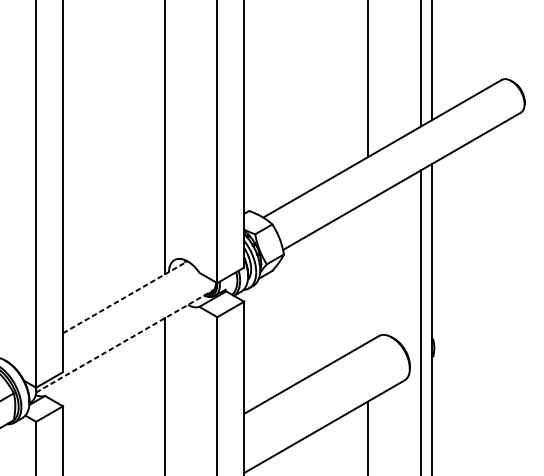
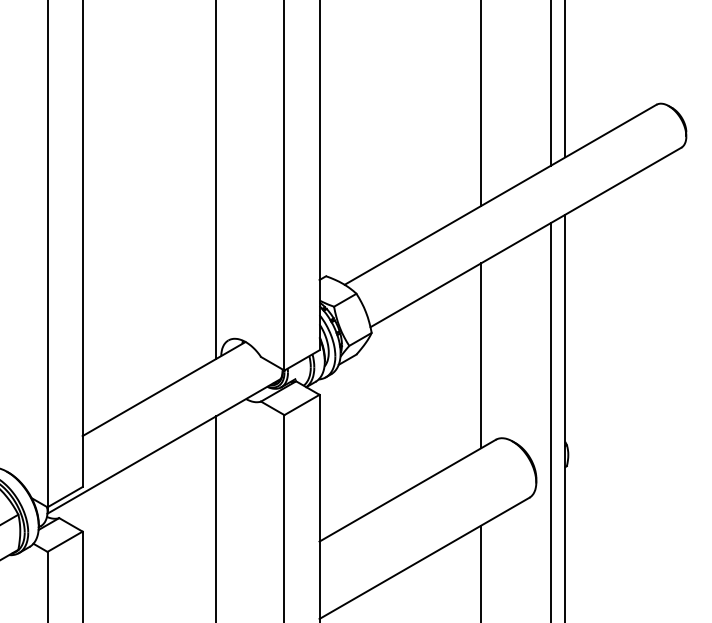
line: (367, 271) -> (481, 355), added
line: (125, 296) -> (164, 388), dashed -> solid
line: (125, 341) -> (164, 446), dashed -> solid

